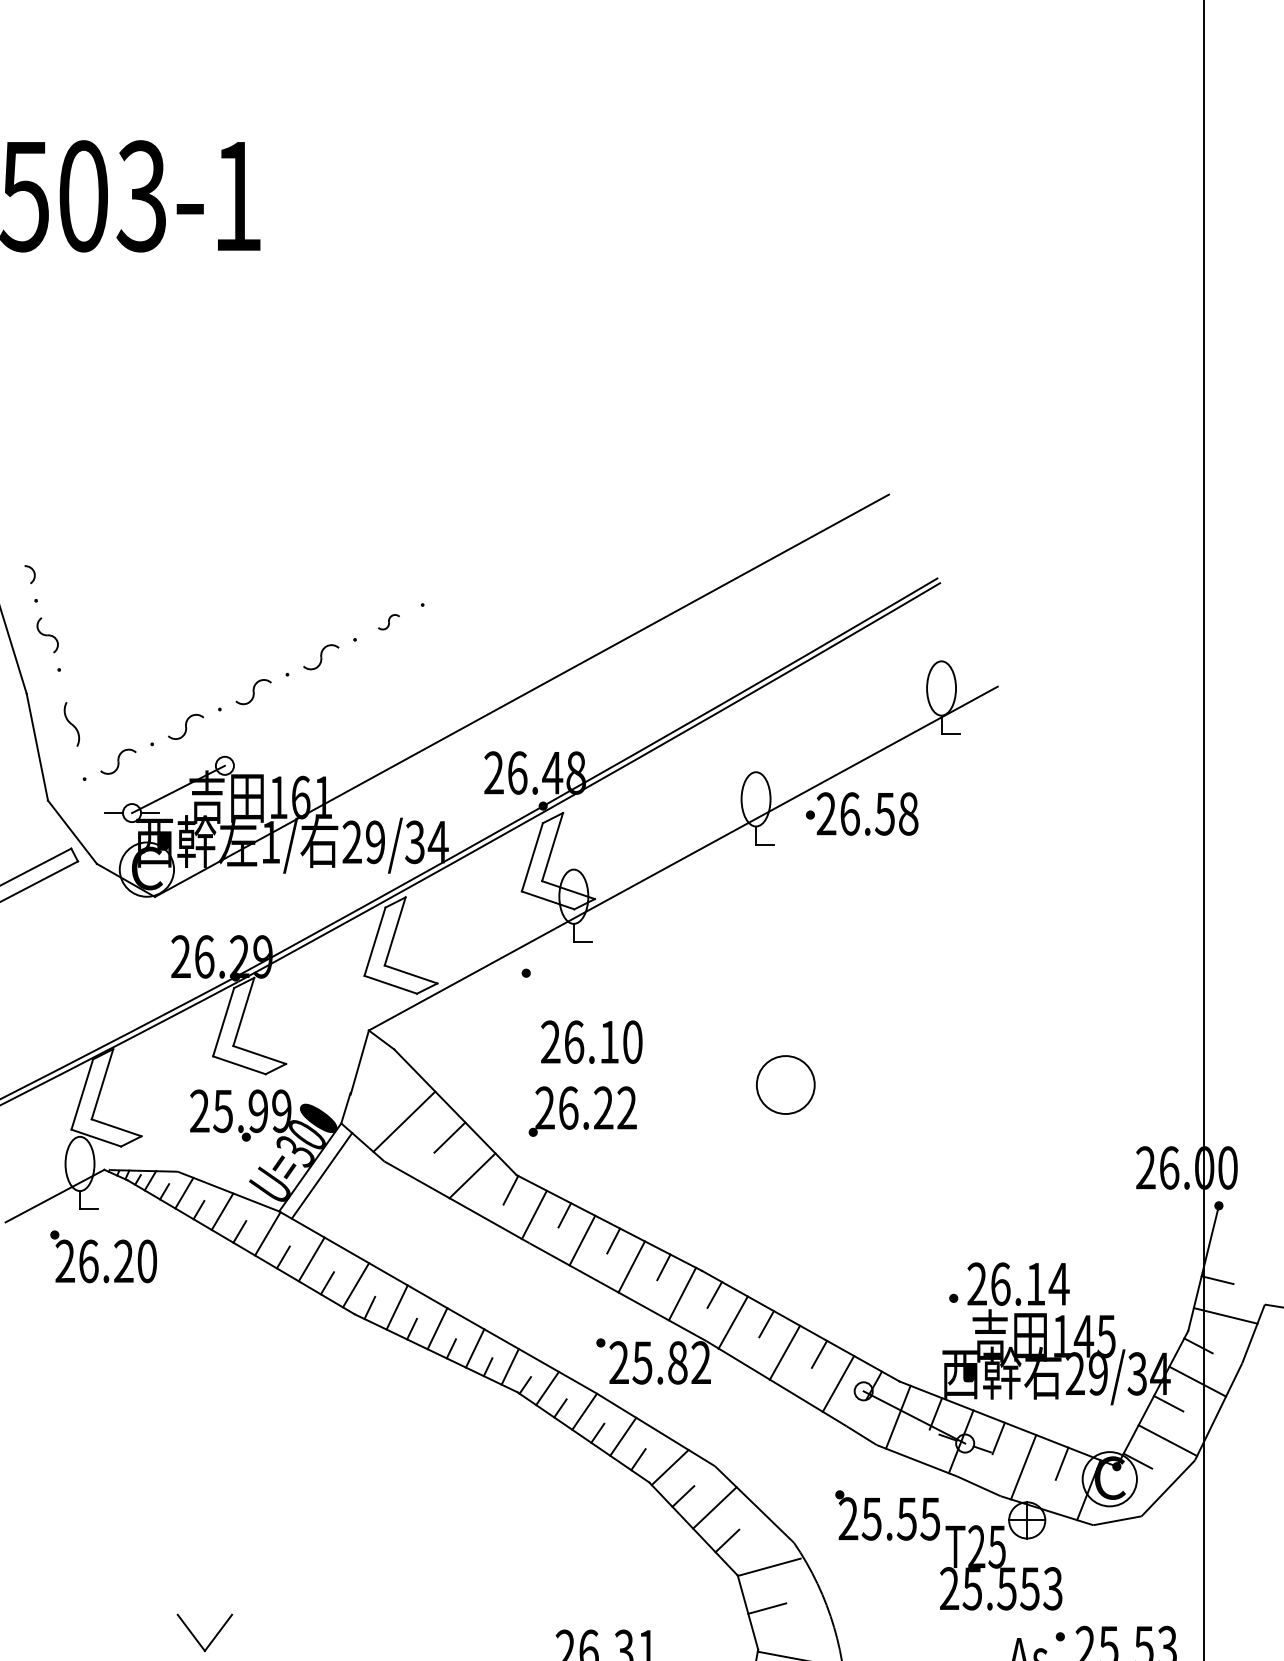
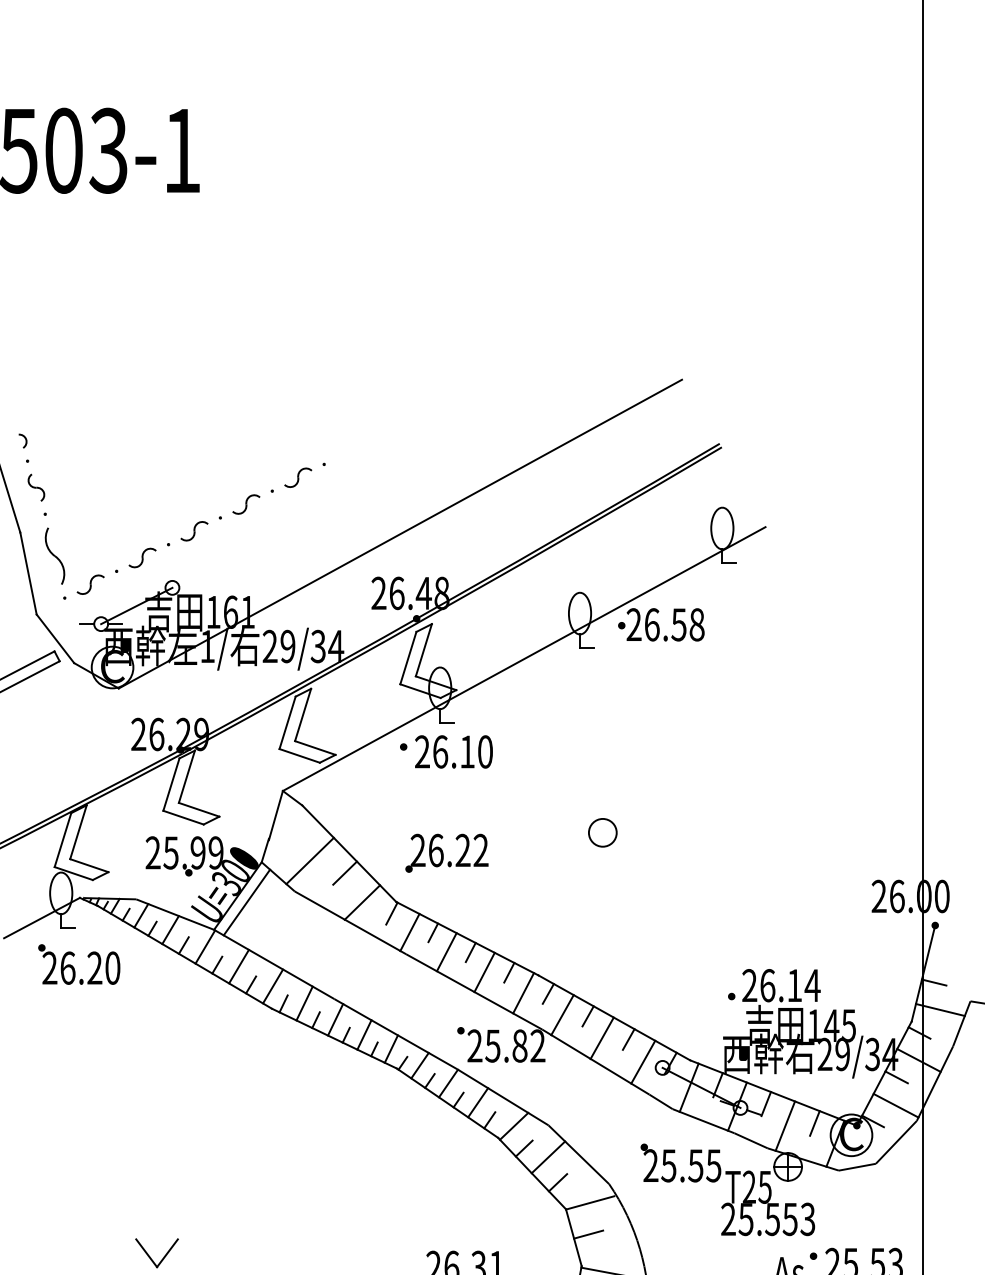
part: (389, 622) -> (298, 477), size x1.67
part: (71, 723) -> (54, 555), size x1.67
text: (591, 1041) -> (453, 751), moved
circle: (785, 1084) -> (602, 832), size x0.62

